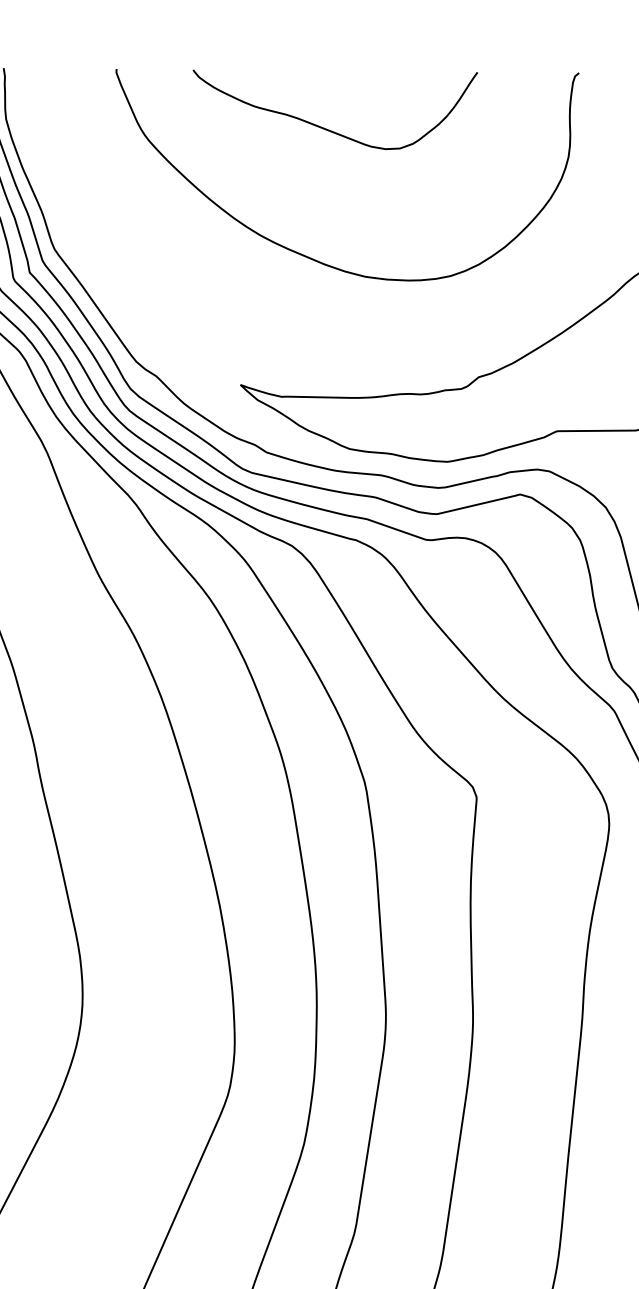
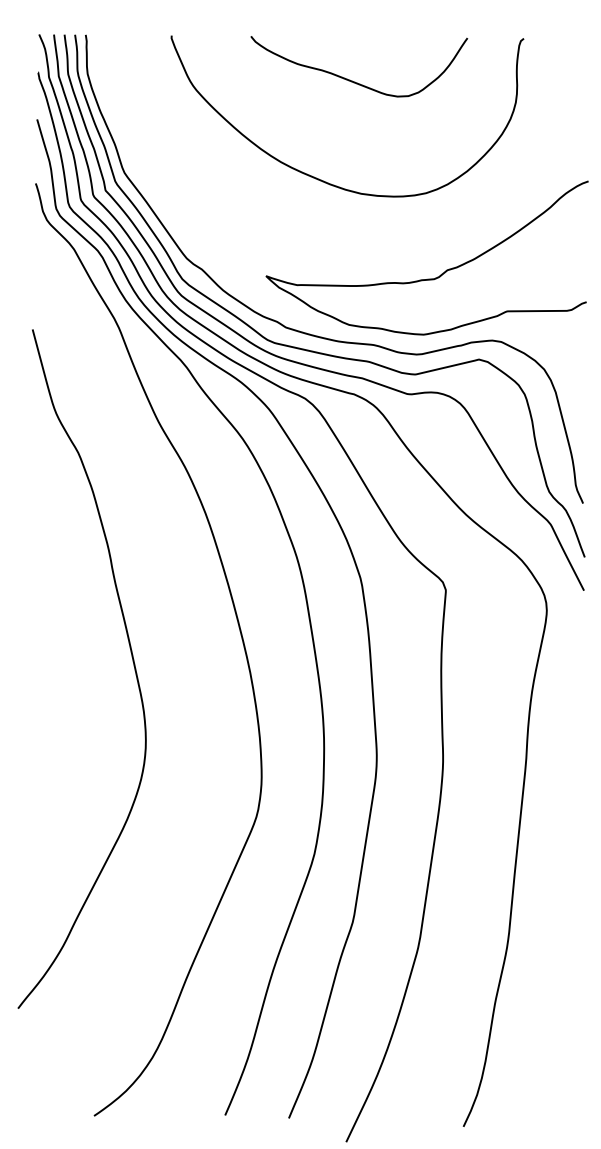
curve: (330, 129) -> (355, 81), moved

